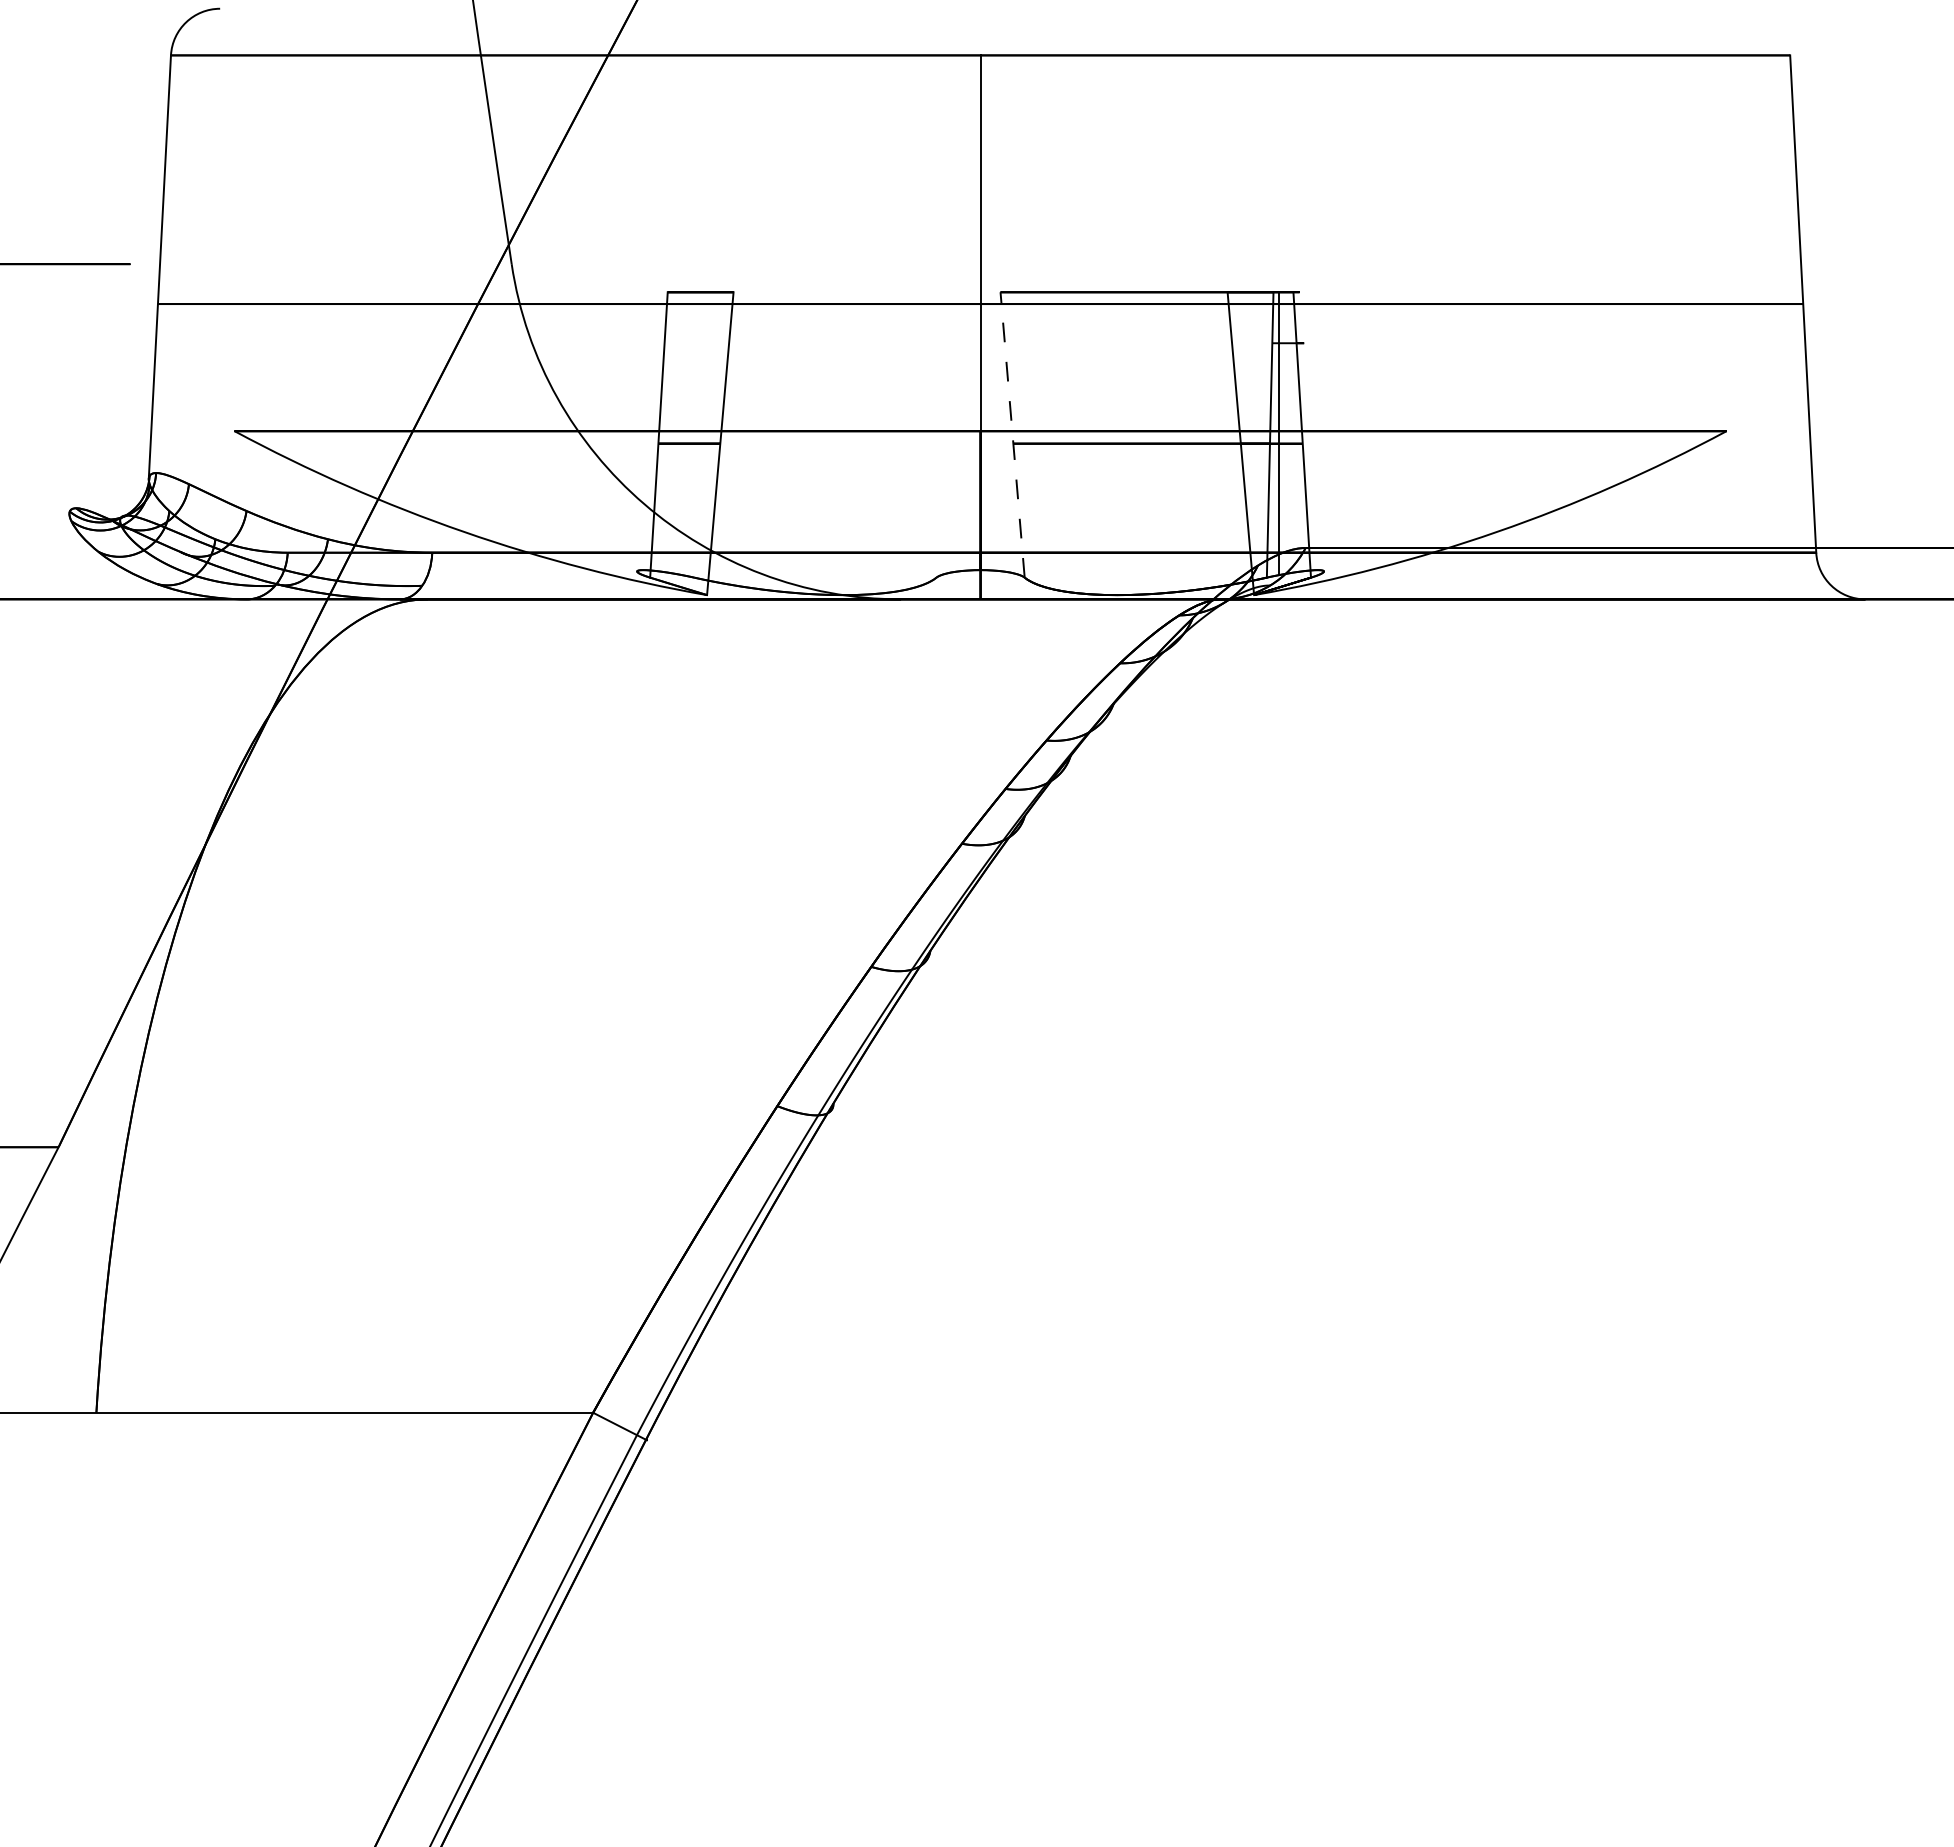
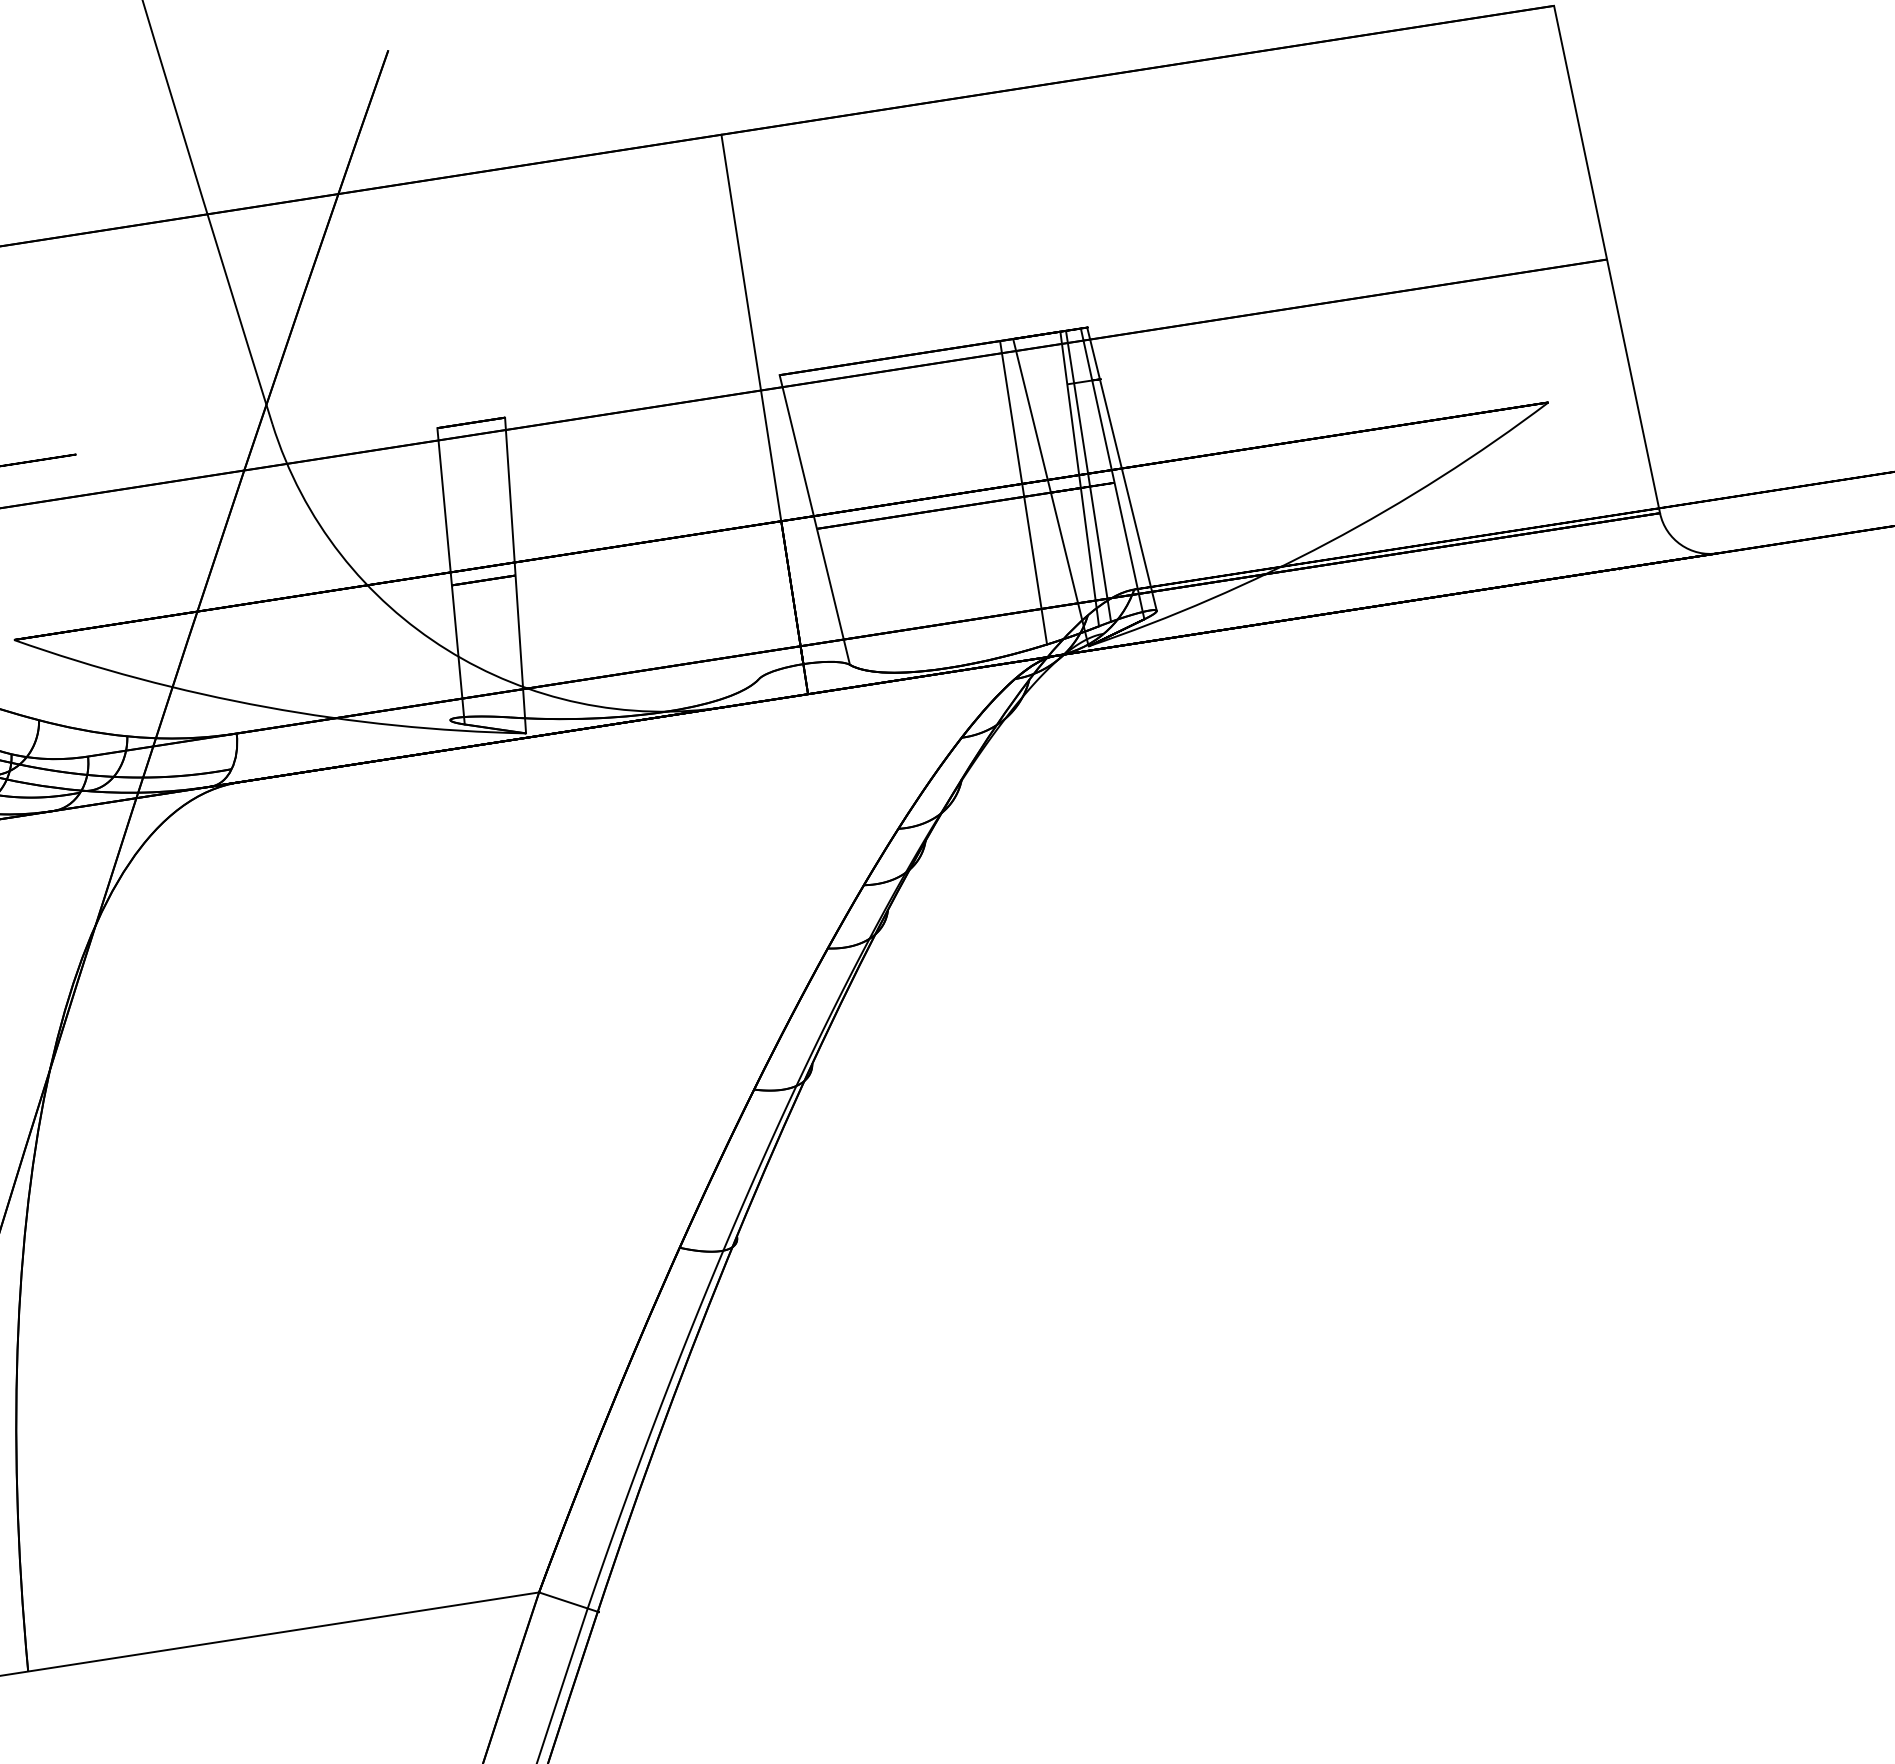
line: (1311, 431) -> (1121, 468), added
line: (1012, 434) -> (814, 519), dashed -> solid
line: (1214, 439) -> (1023, 492), added

